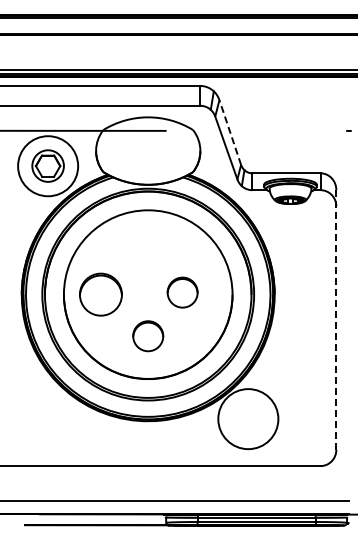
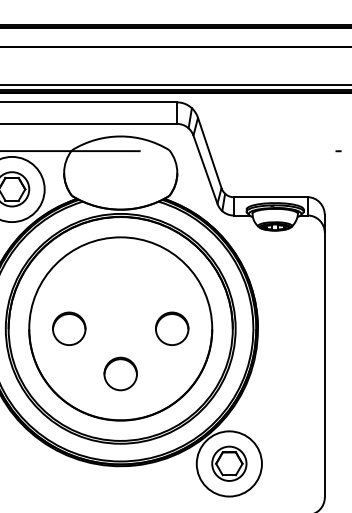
line: (230, 132) -> (209, 152), dashed -> solid
part: (182, 292) -> (172, 328), moved
part: (100, 294) -> (68, 328), size x0.71
line: (336, 319) -> (325, 355), dashed -> solid
part: (247, 418) -> (228, 463), added

